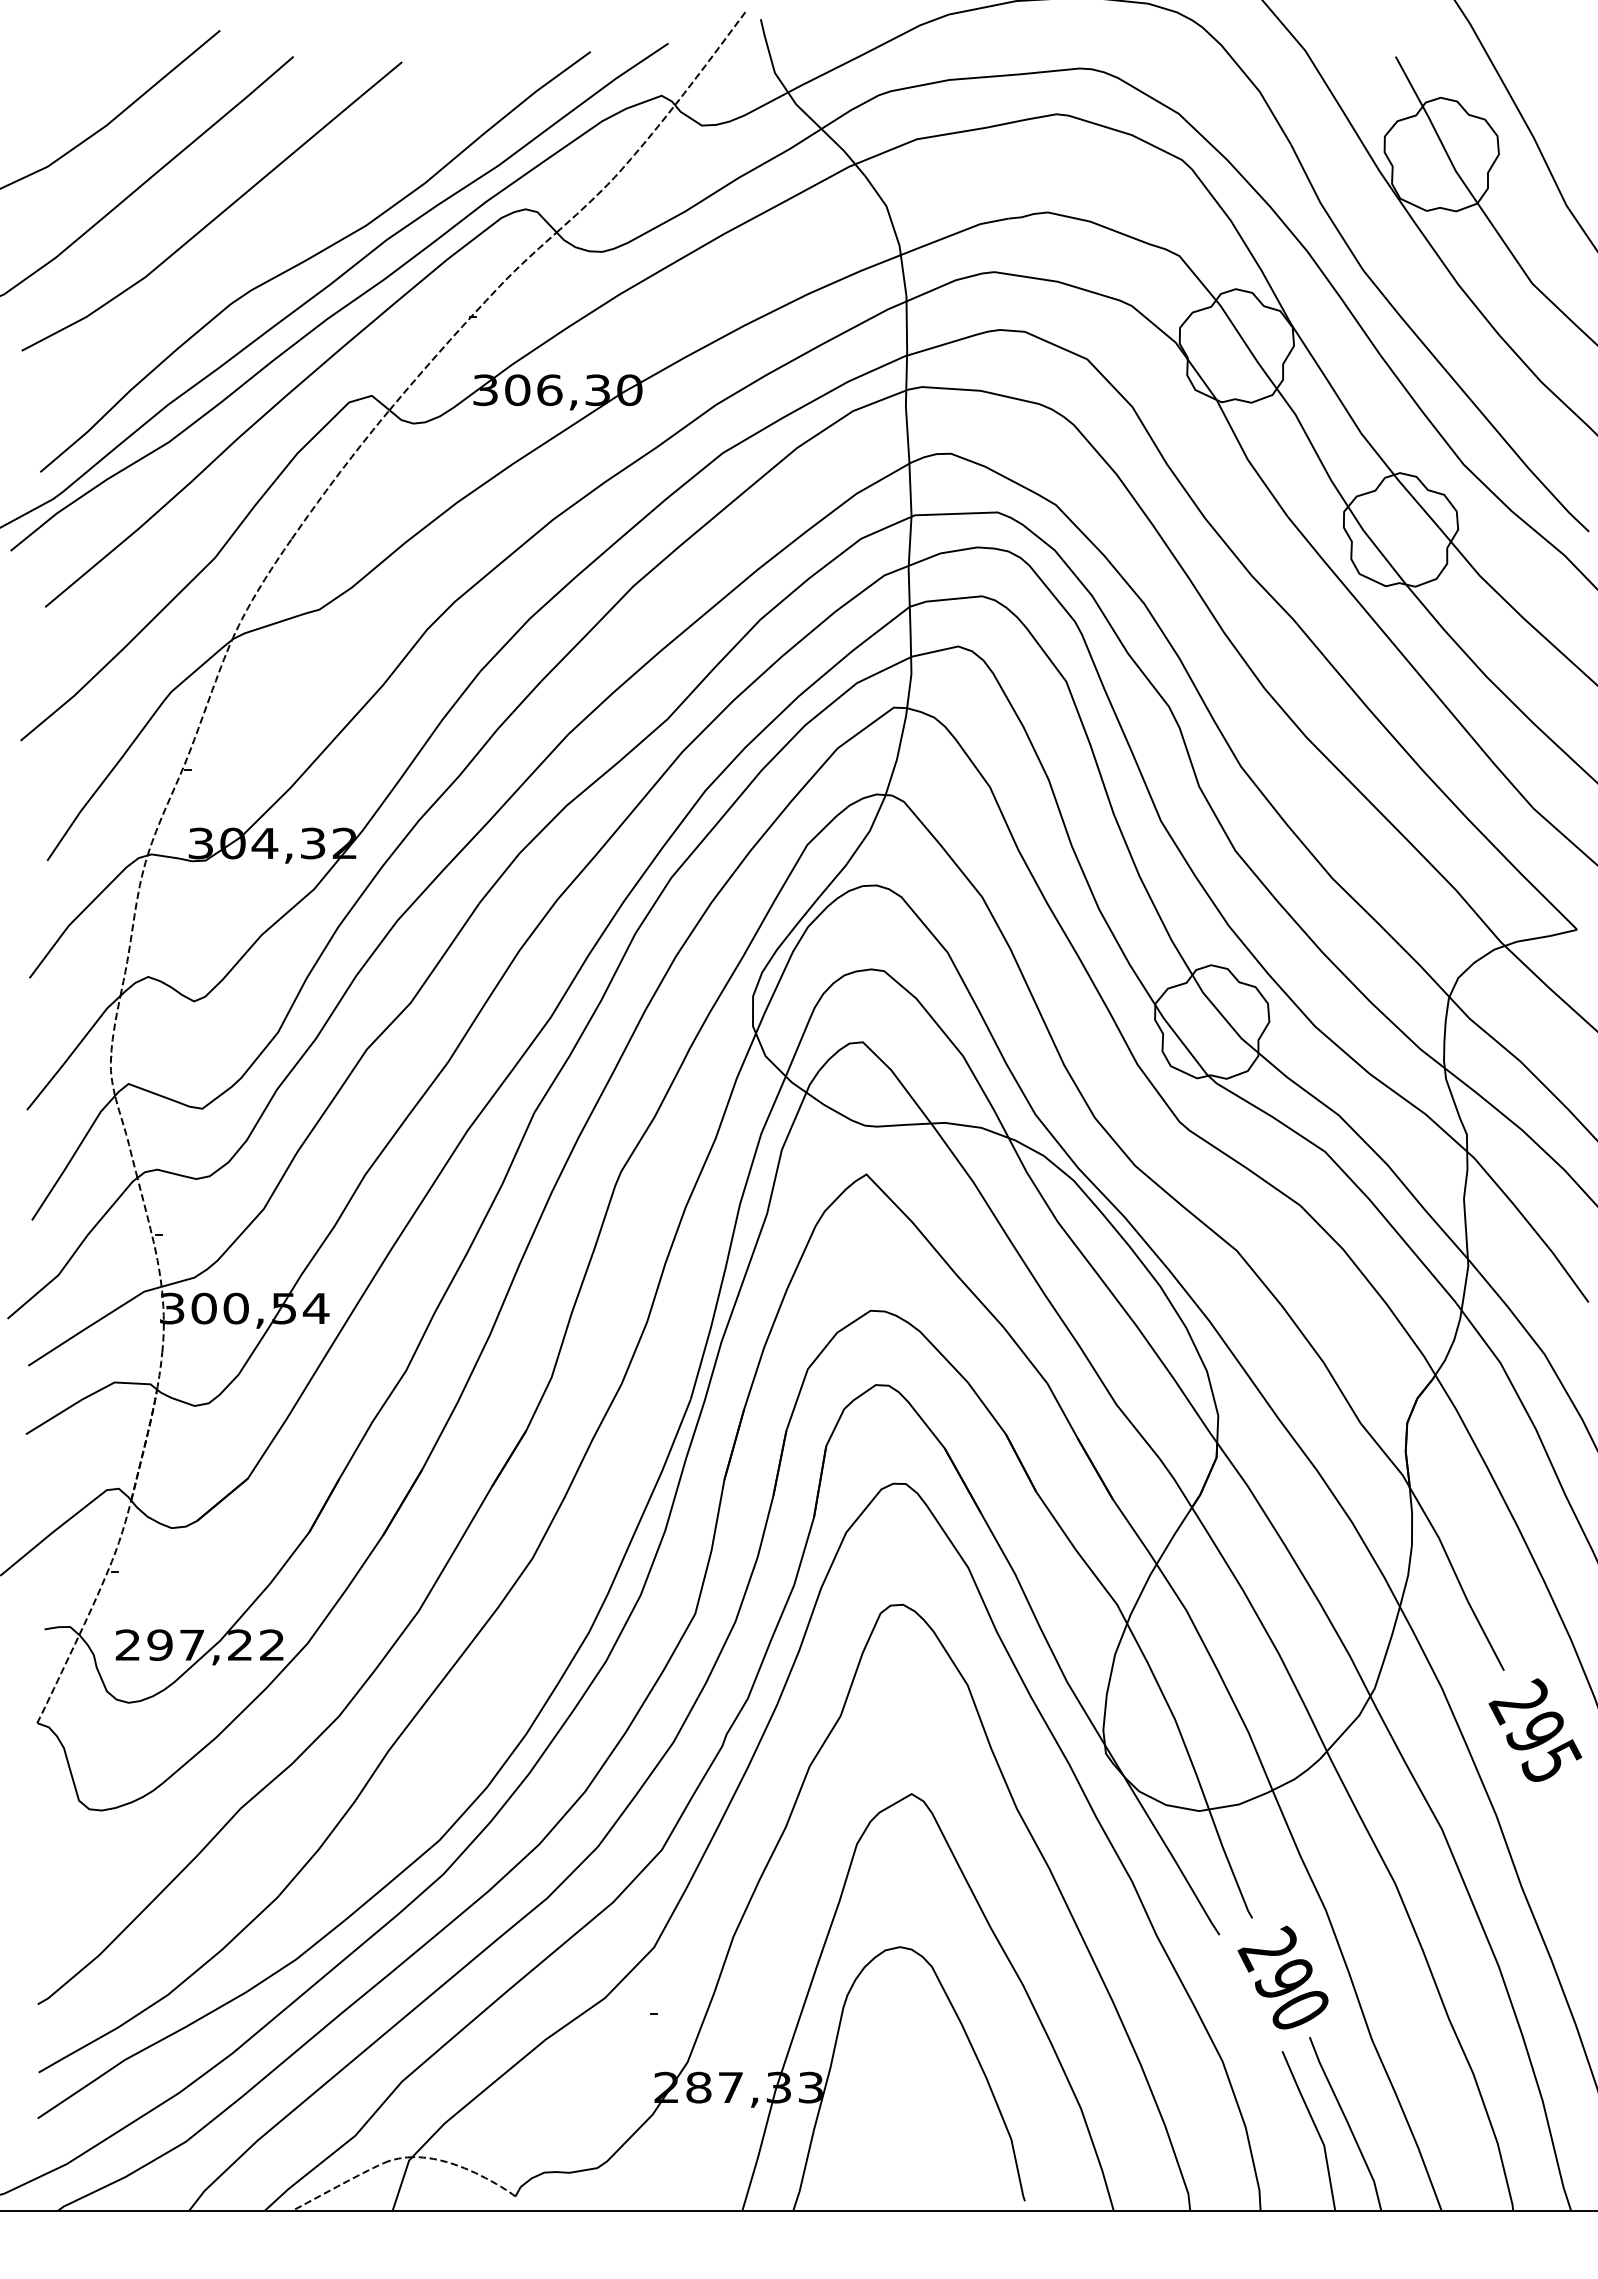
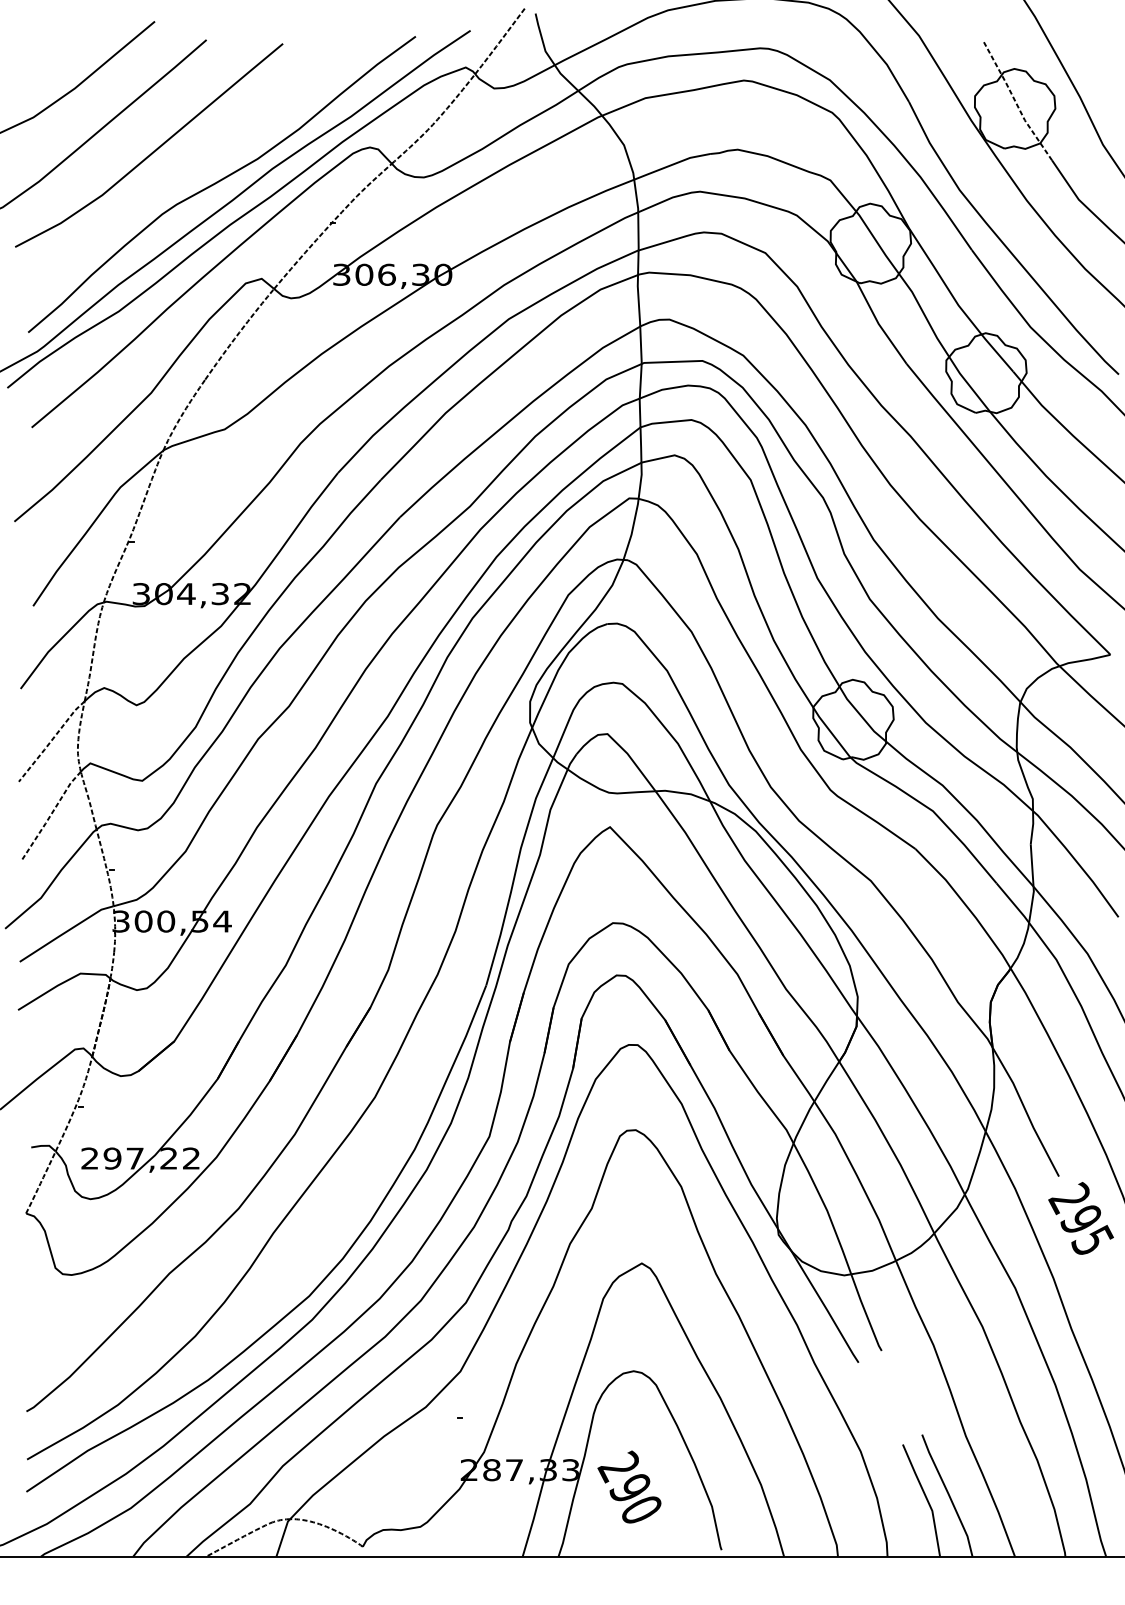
line: (1441, 143) -> (1014, 101), solid -> dashed
line: (72, 1052) -> (50, 741), solid -> dashed
line: (72, 1157) -> (50, 815), solid -> dashed
text: (1282, 1977) -> (629, 1486), moved

